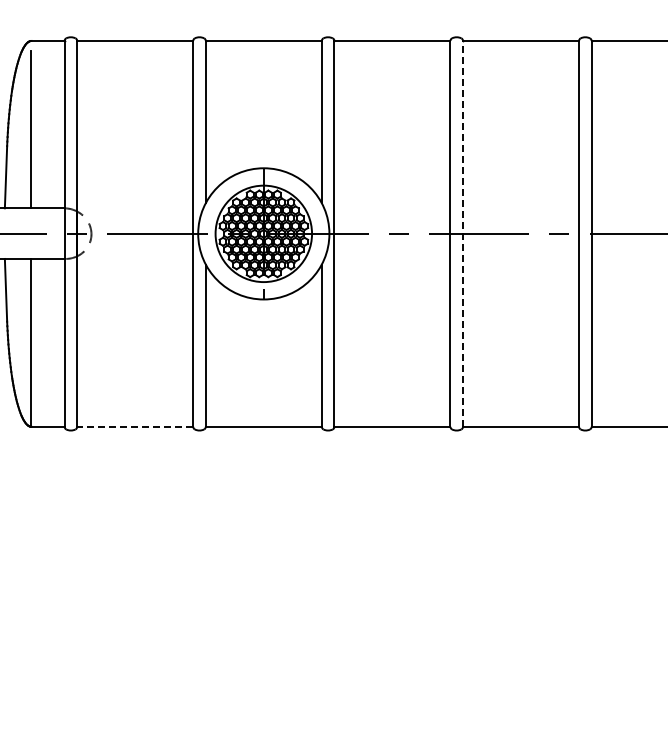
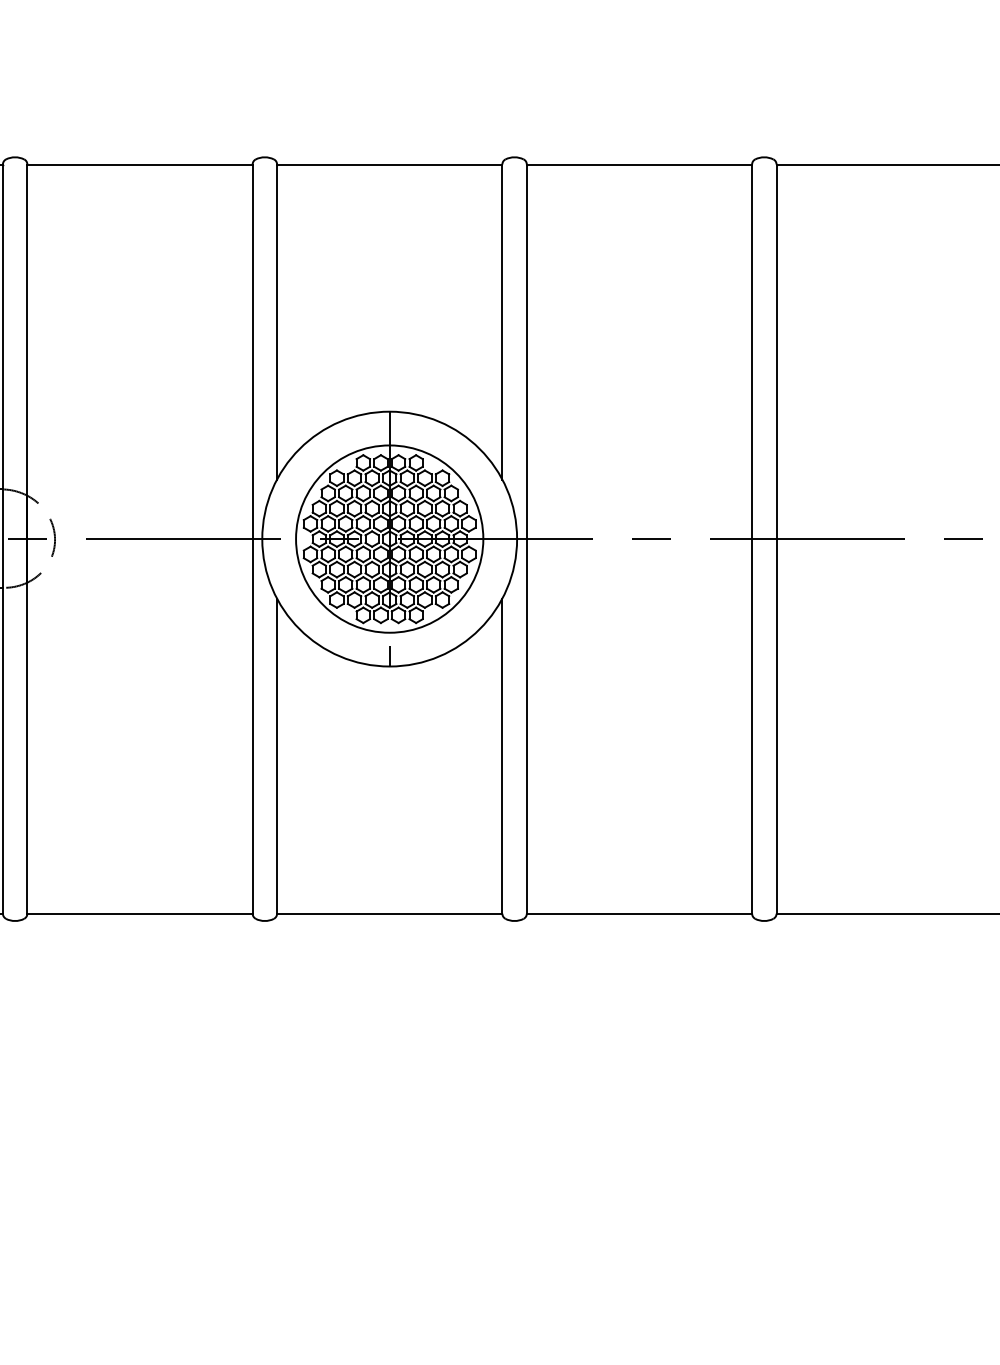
line: (463, 233) -> (777, 538), dashed -> solid
line: (135, 426) -> (140, 913), dashed -> solid

